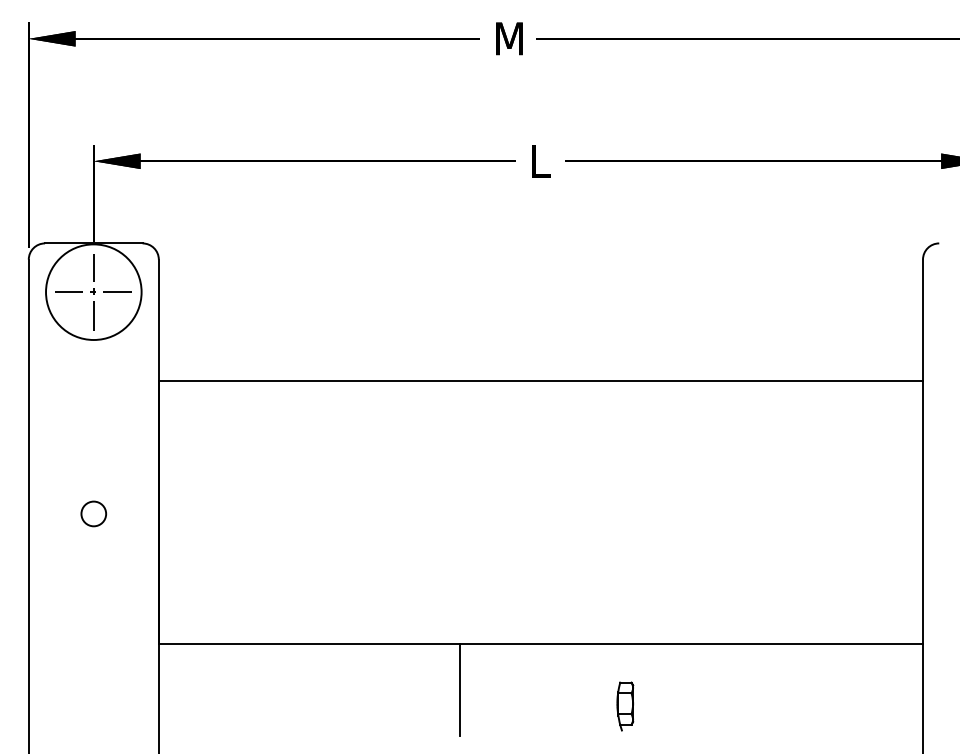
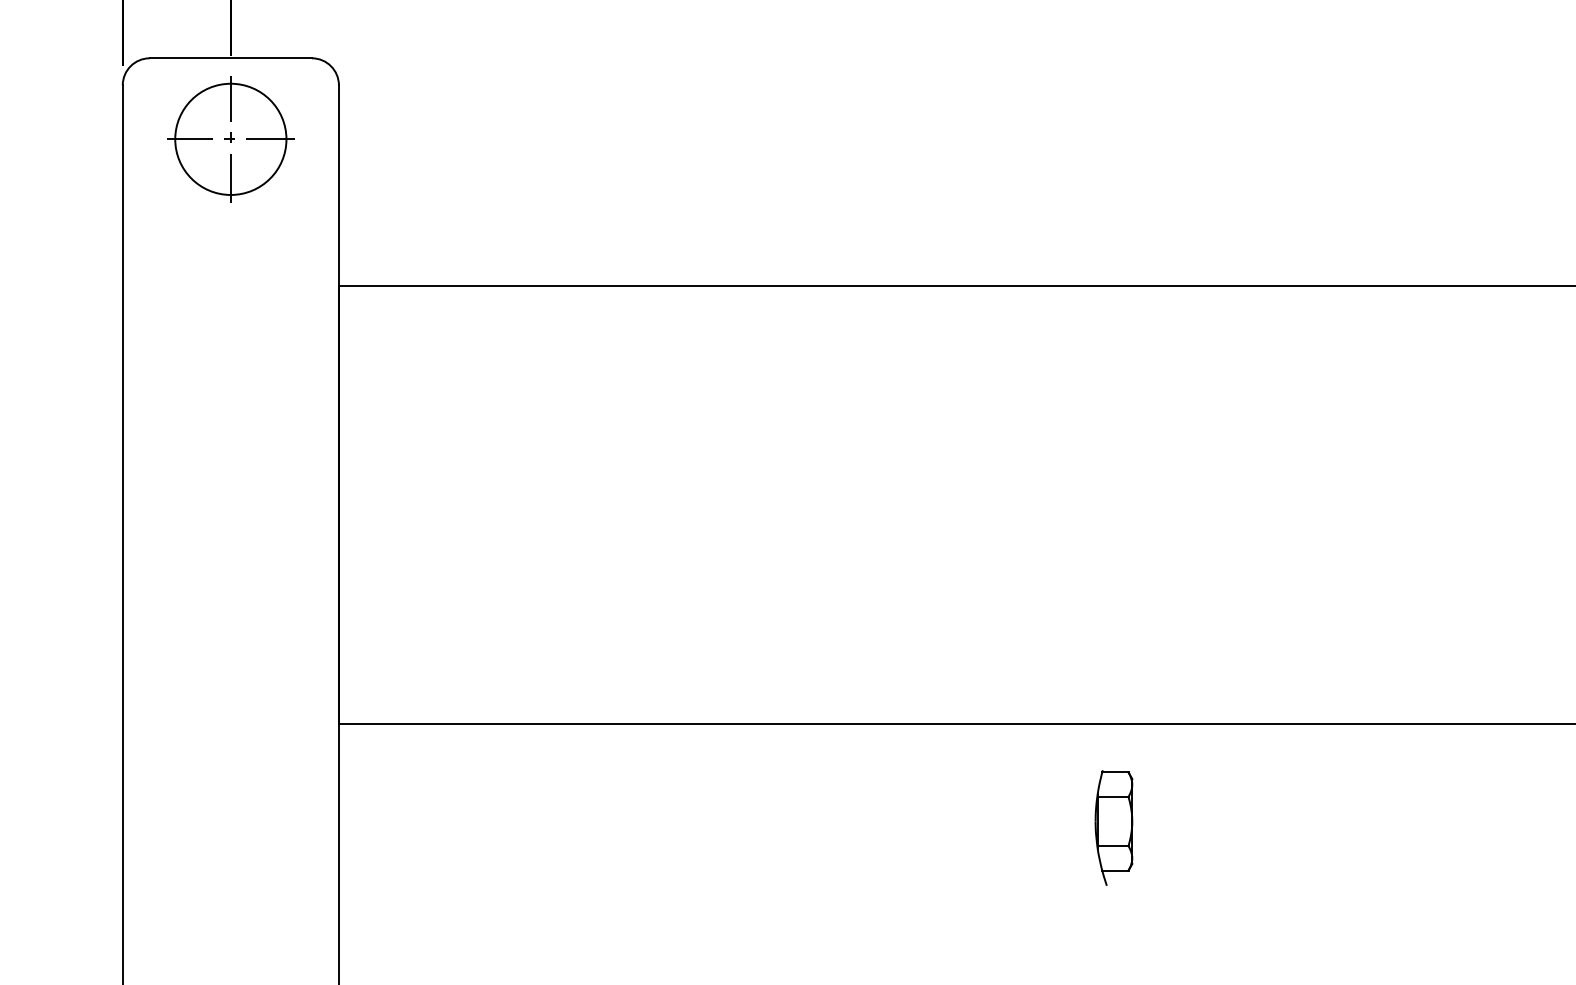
circle: (93, 292) -> (230, 139), size x0.7
circle: (93, 513) -> (230, 507), removed
line: (459, 689) -> (838, 799), removed
part: (625, 706) -> (1114, 827), size x1.4

